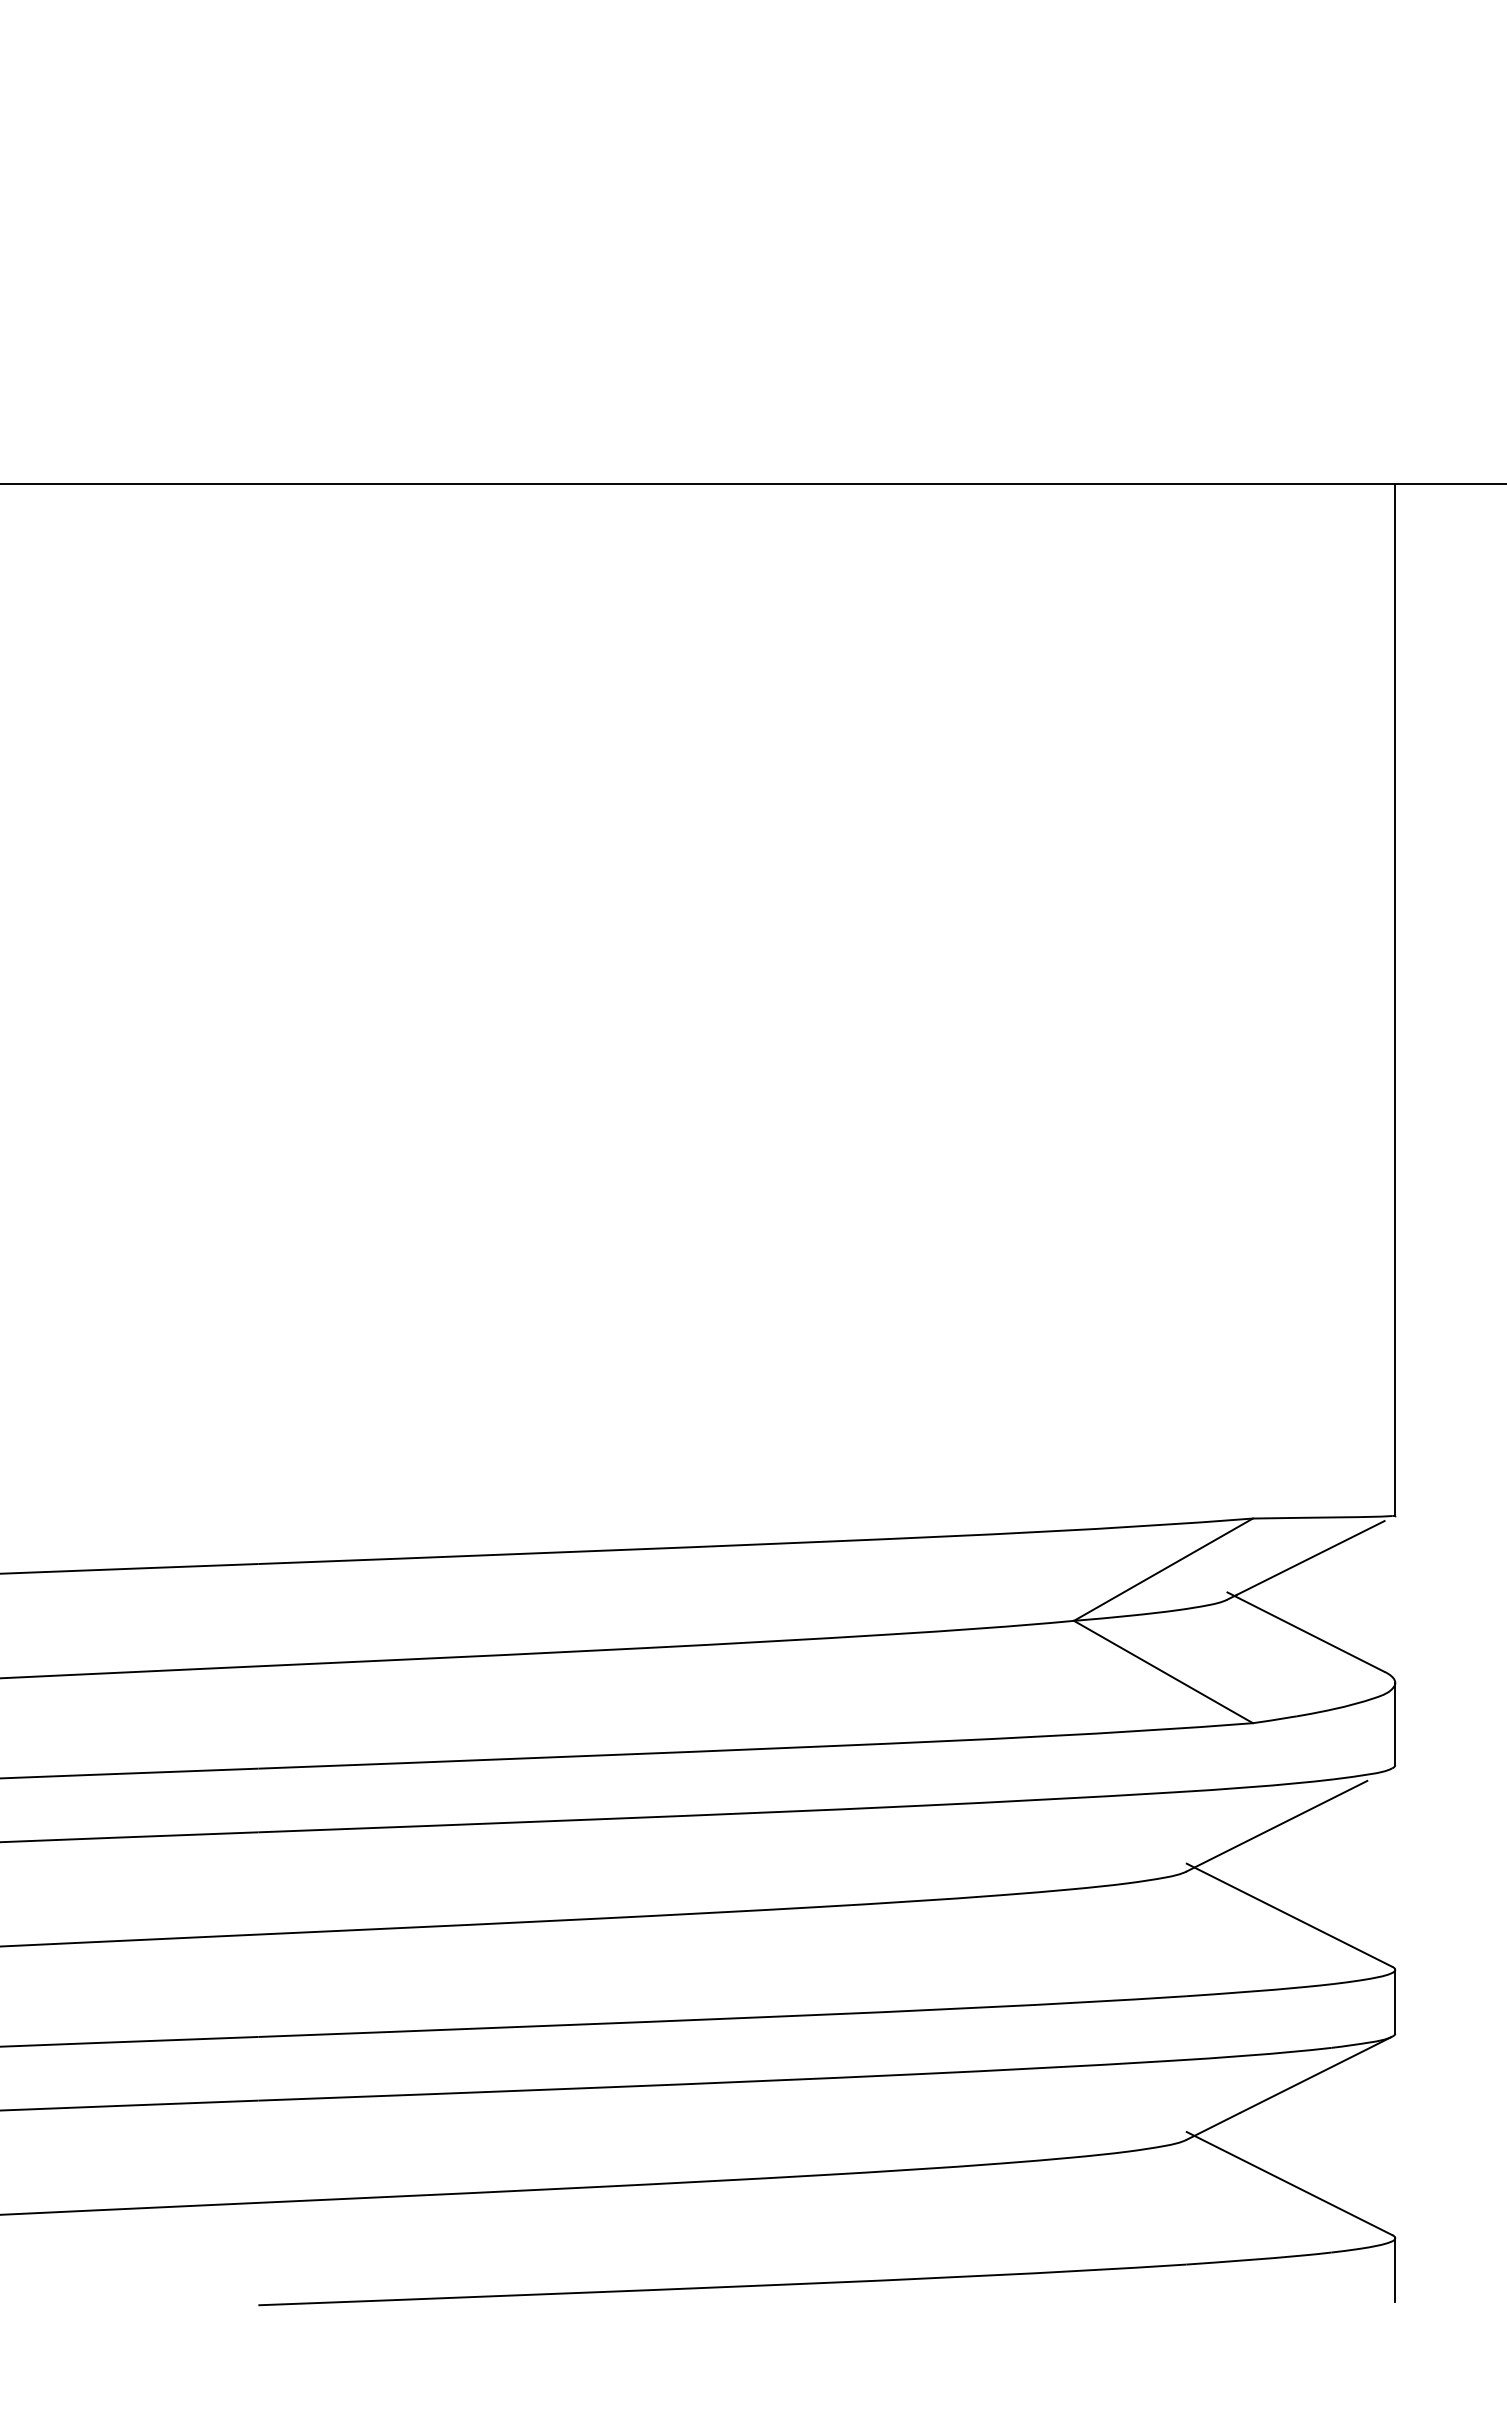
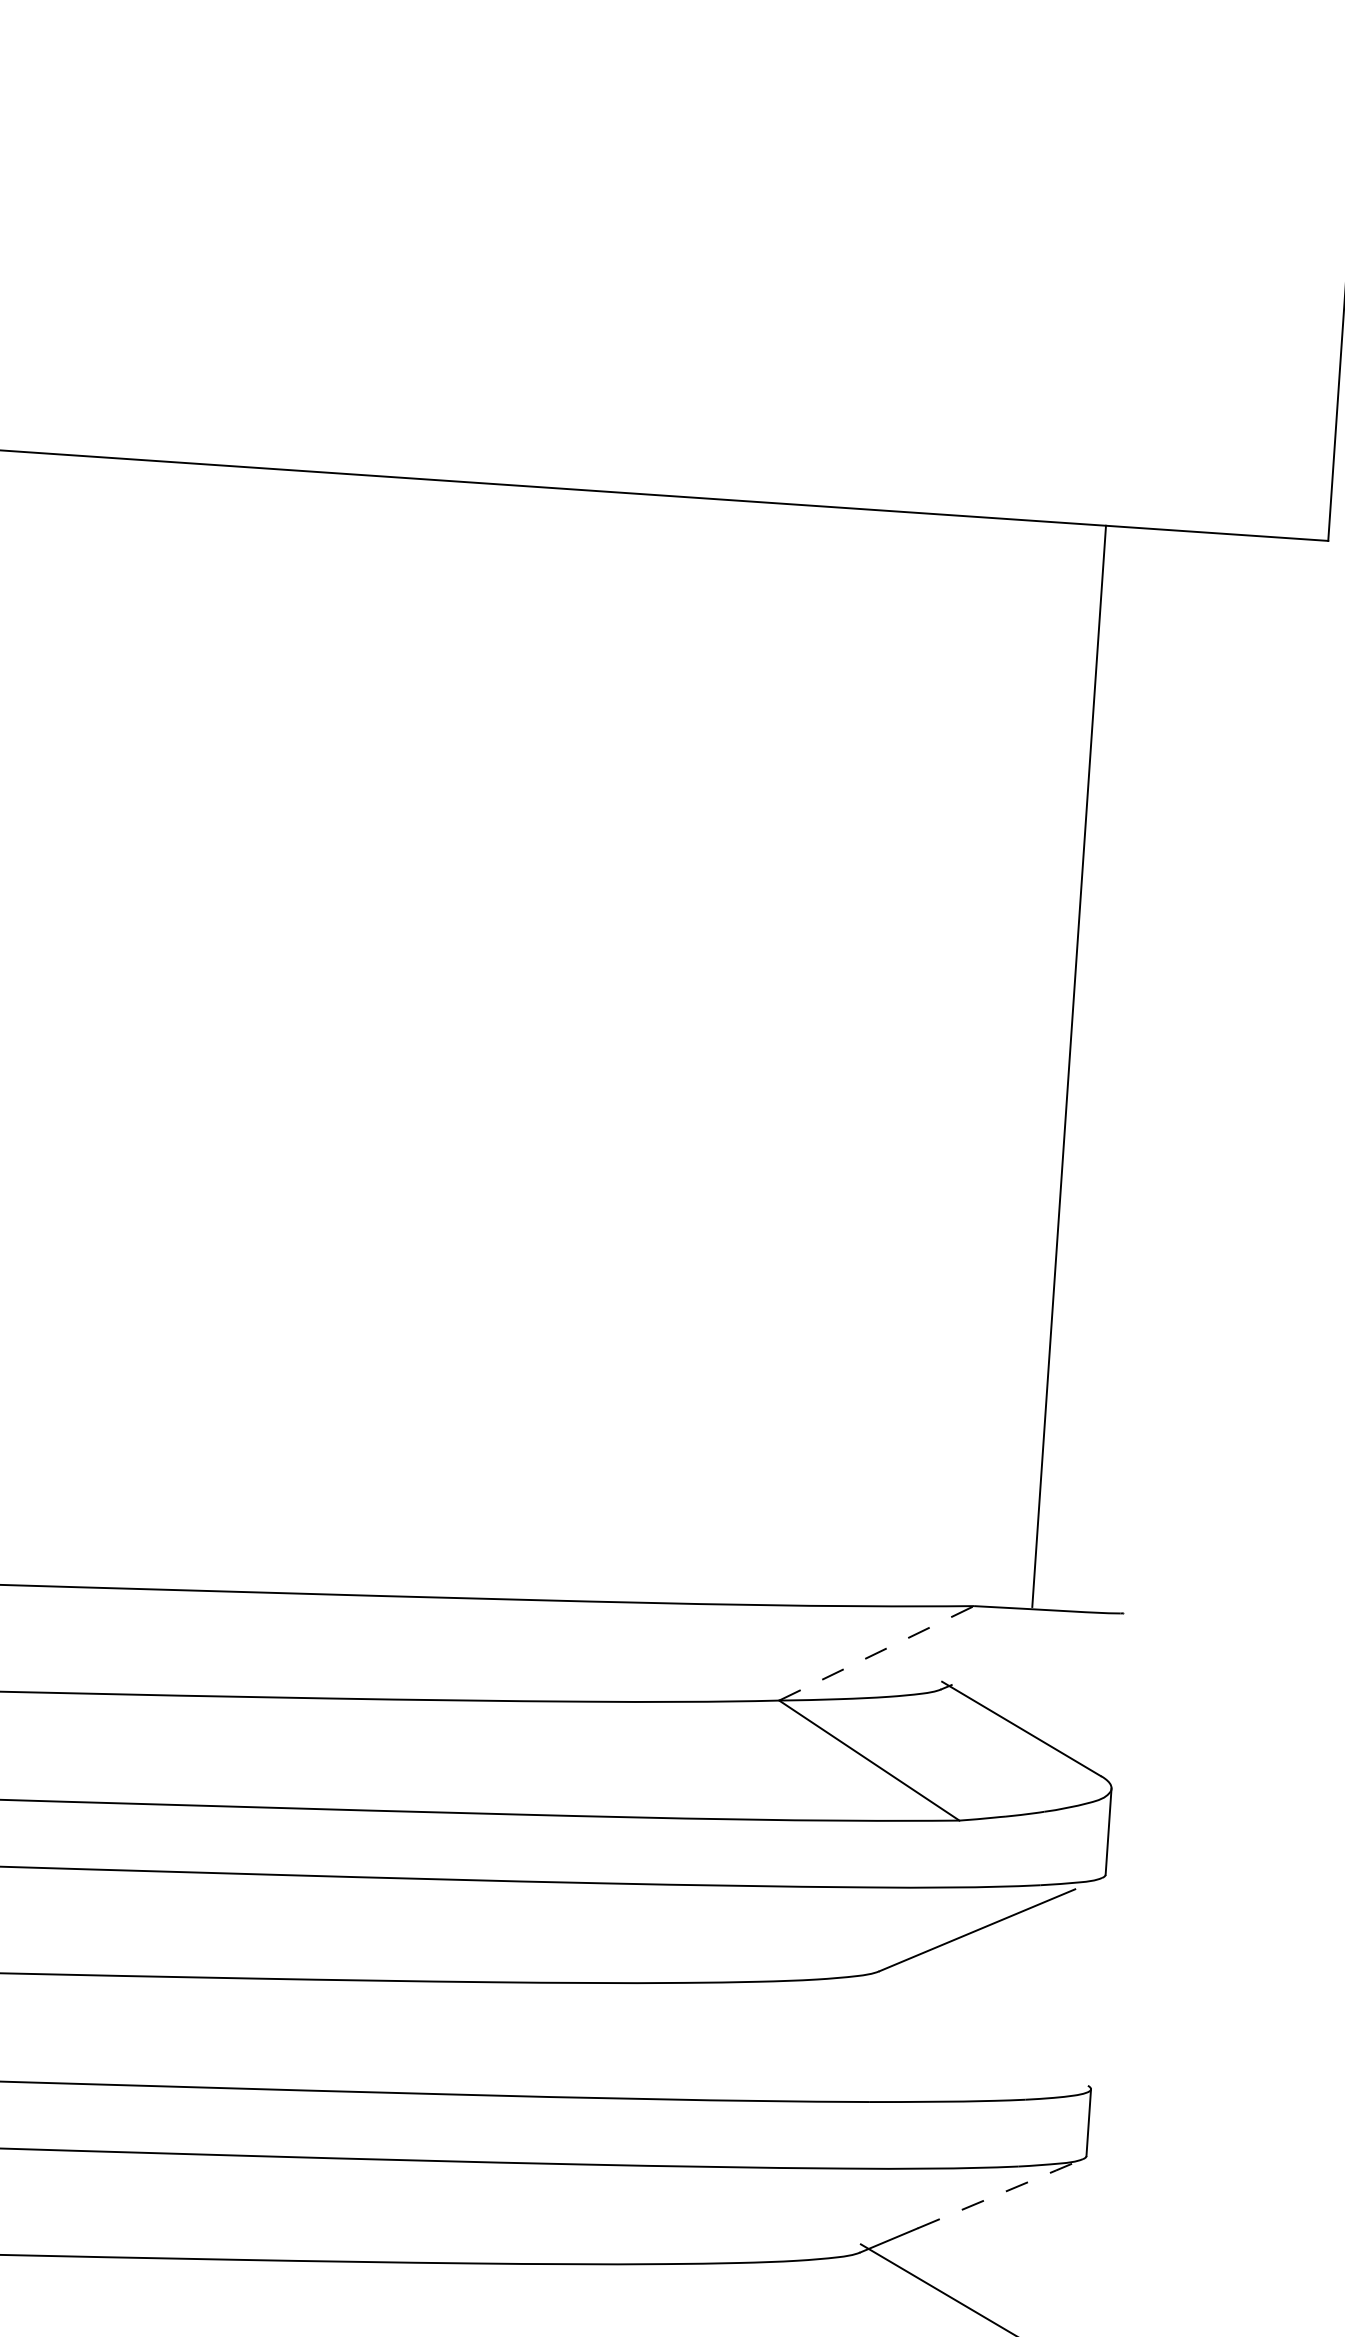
line: (1395, 999) -> (1069, 1066), moved
line: (1310, 1557) -> (1031, 1651), removed
line: (1163, 1569) -> (876, 1653), solid -> dashed
line: (1289, 1914) -> (984, 2023), removed
line: (1316, 2074) -> (1000, 2193), solid -> dashed

